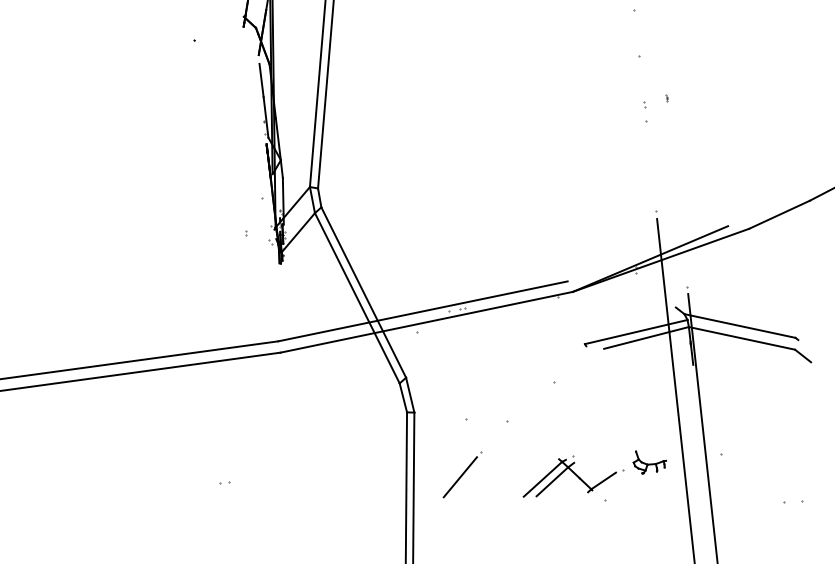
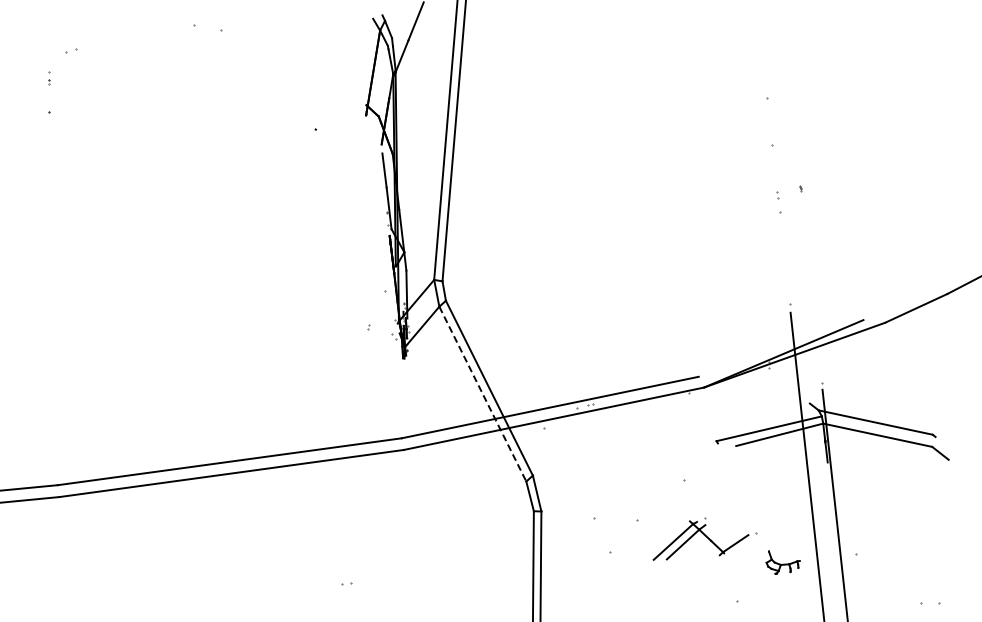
line: (357, 298) -> (482, 394), solid -> dashed
part: (573, 475) -> (704, 538), moved
line: (460, 476) -> (588, 577), removed

